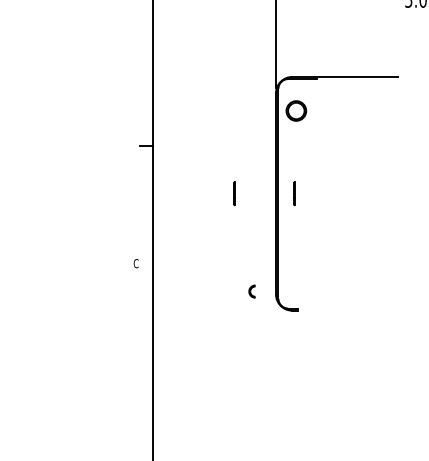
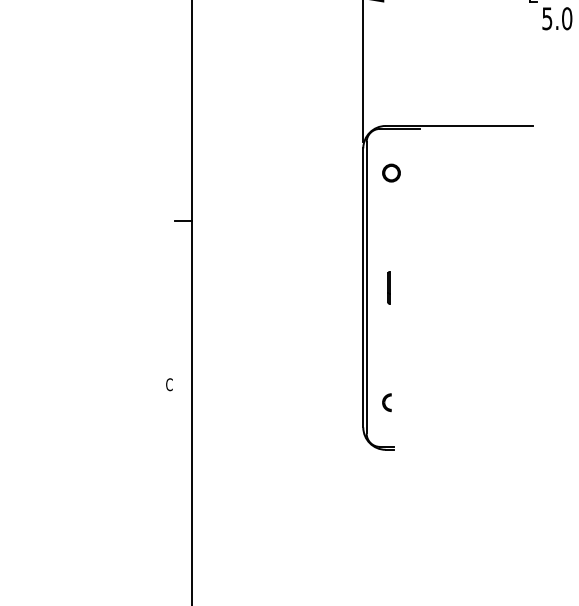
circle: (296, 110) -> (391, 172), size x0.62
line: (234, 193) -> (305, 287), removed
part: (251, 291) -> (386, 402), moved

